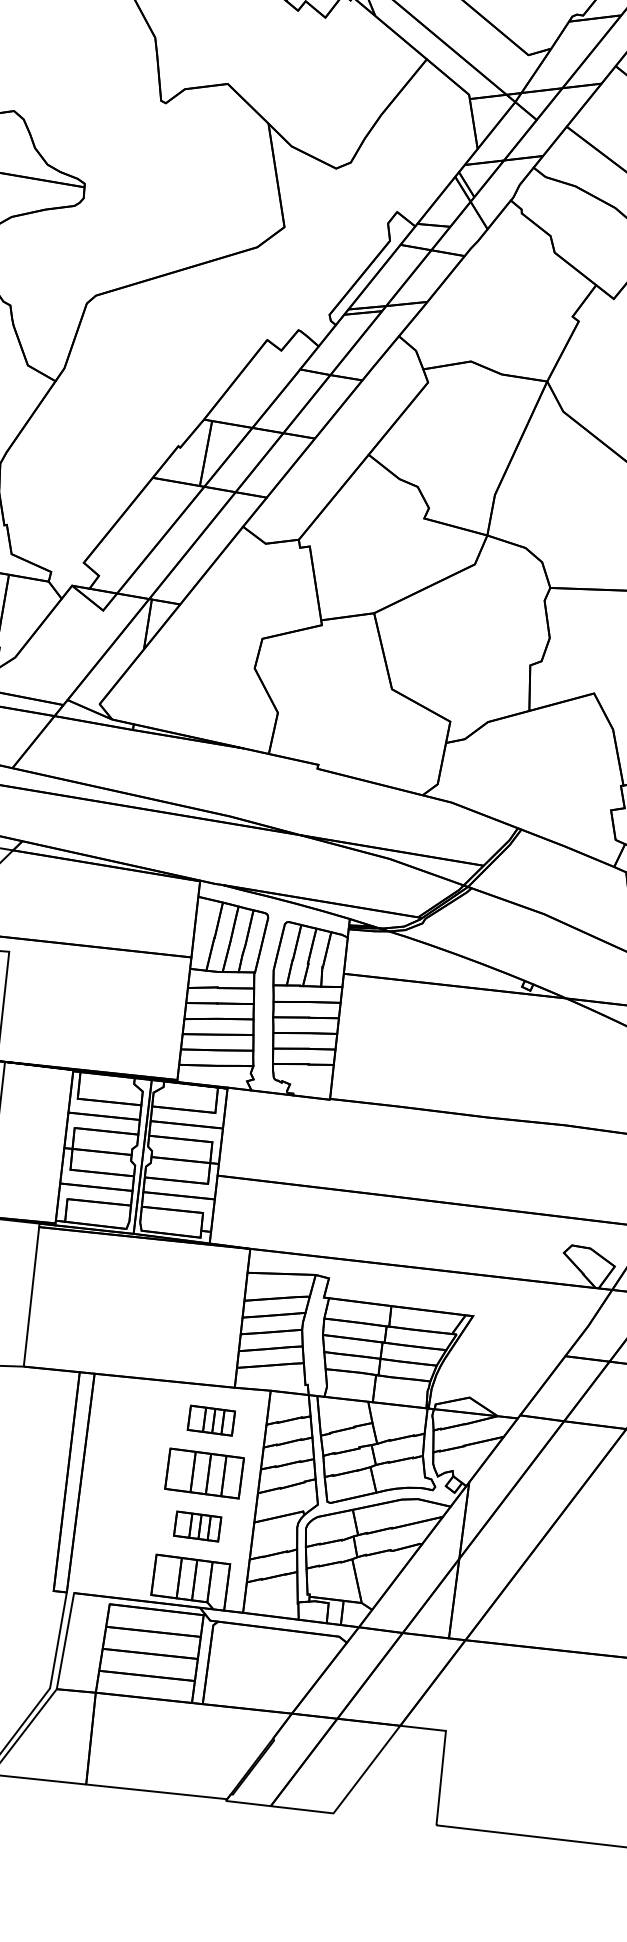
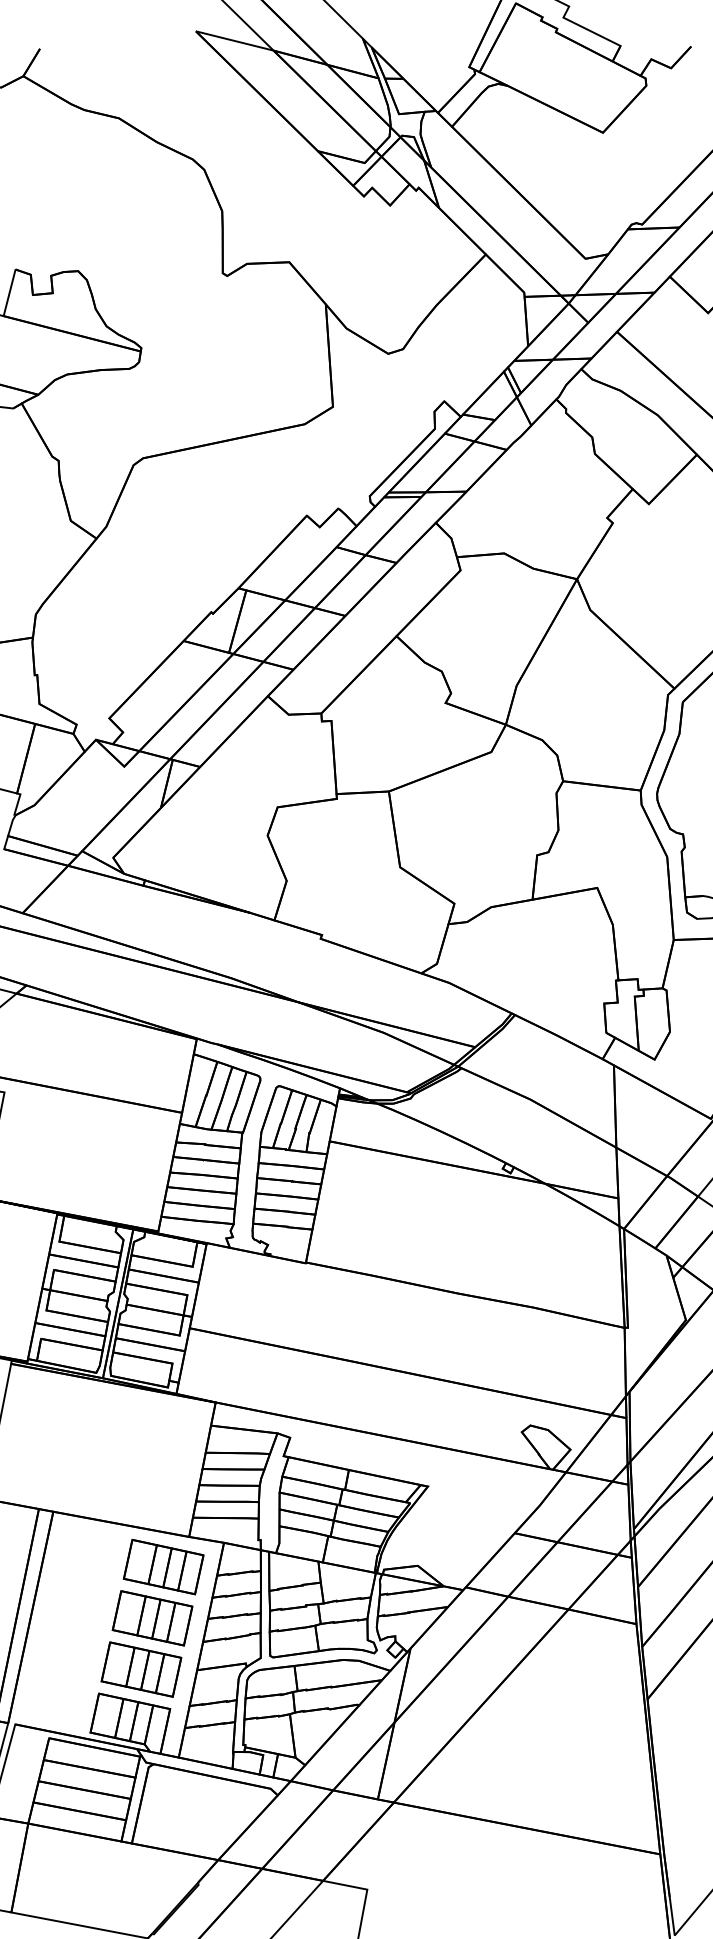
part: (211, 1420) -> (163, 1567), size x1.67
part: (197, 1526) -> (141, 1669), size x1.67

